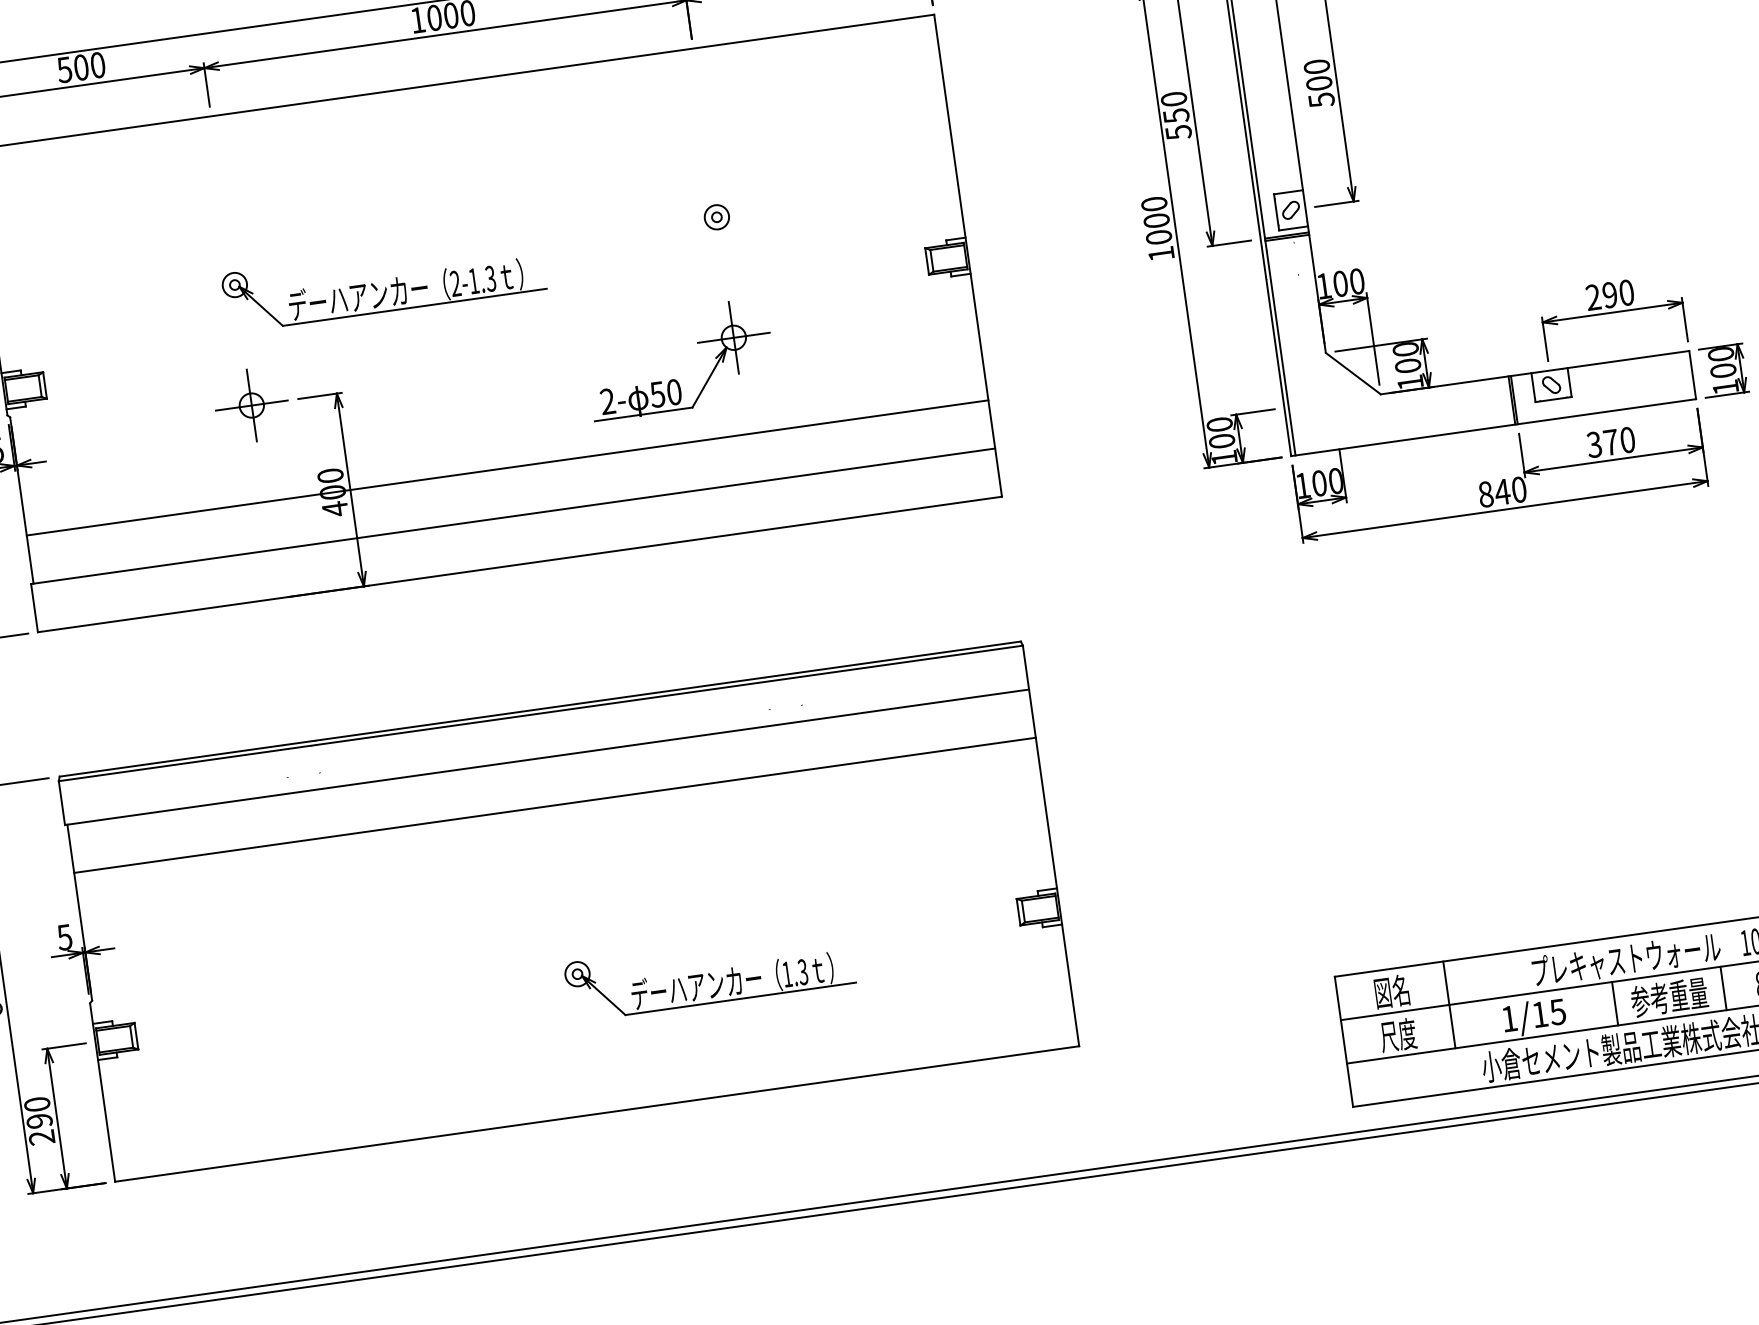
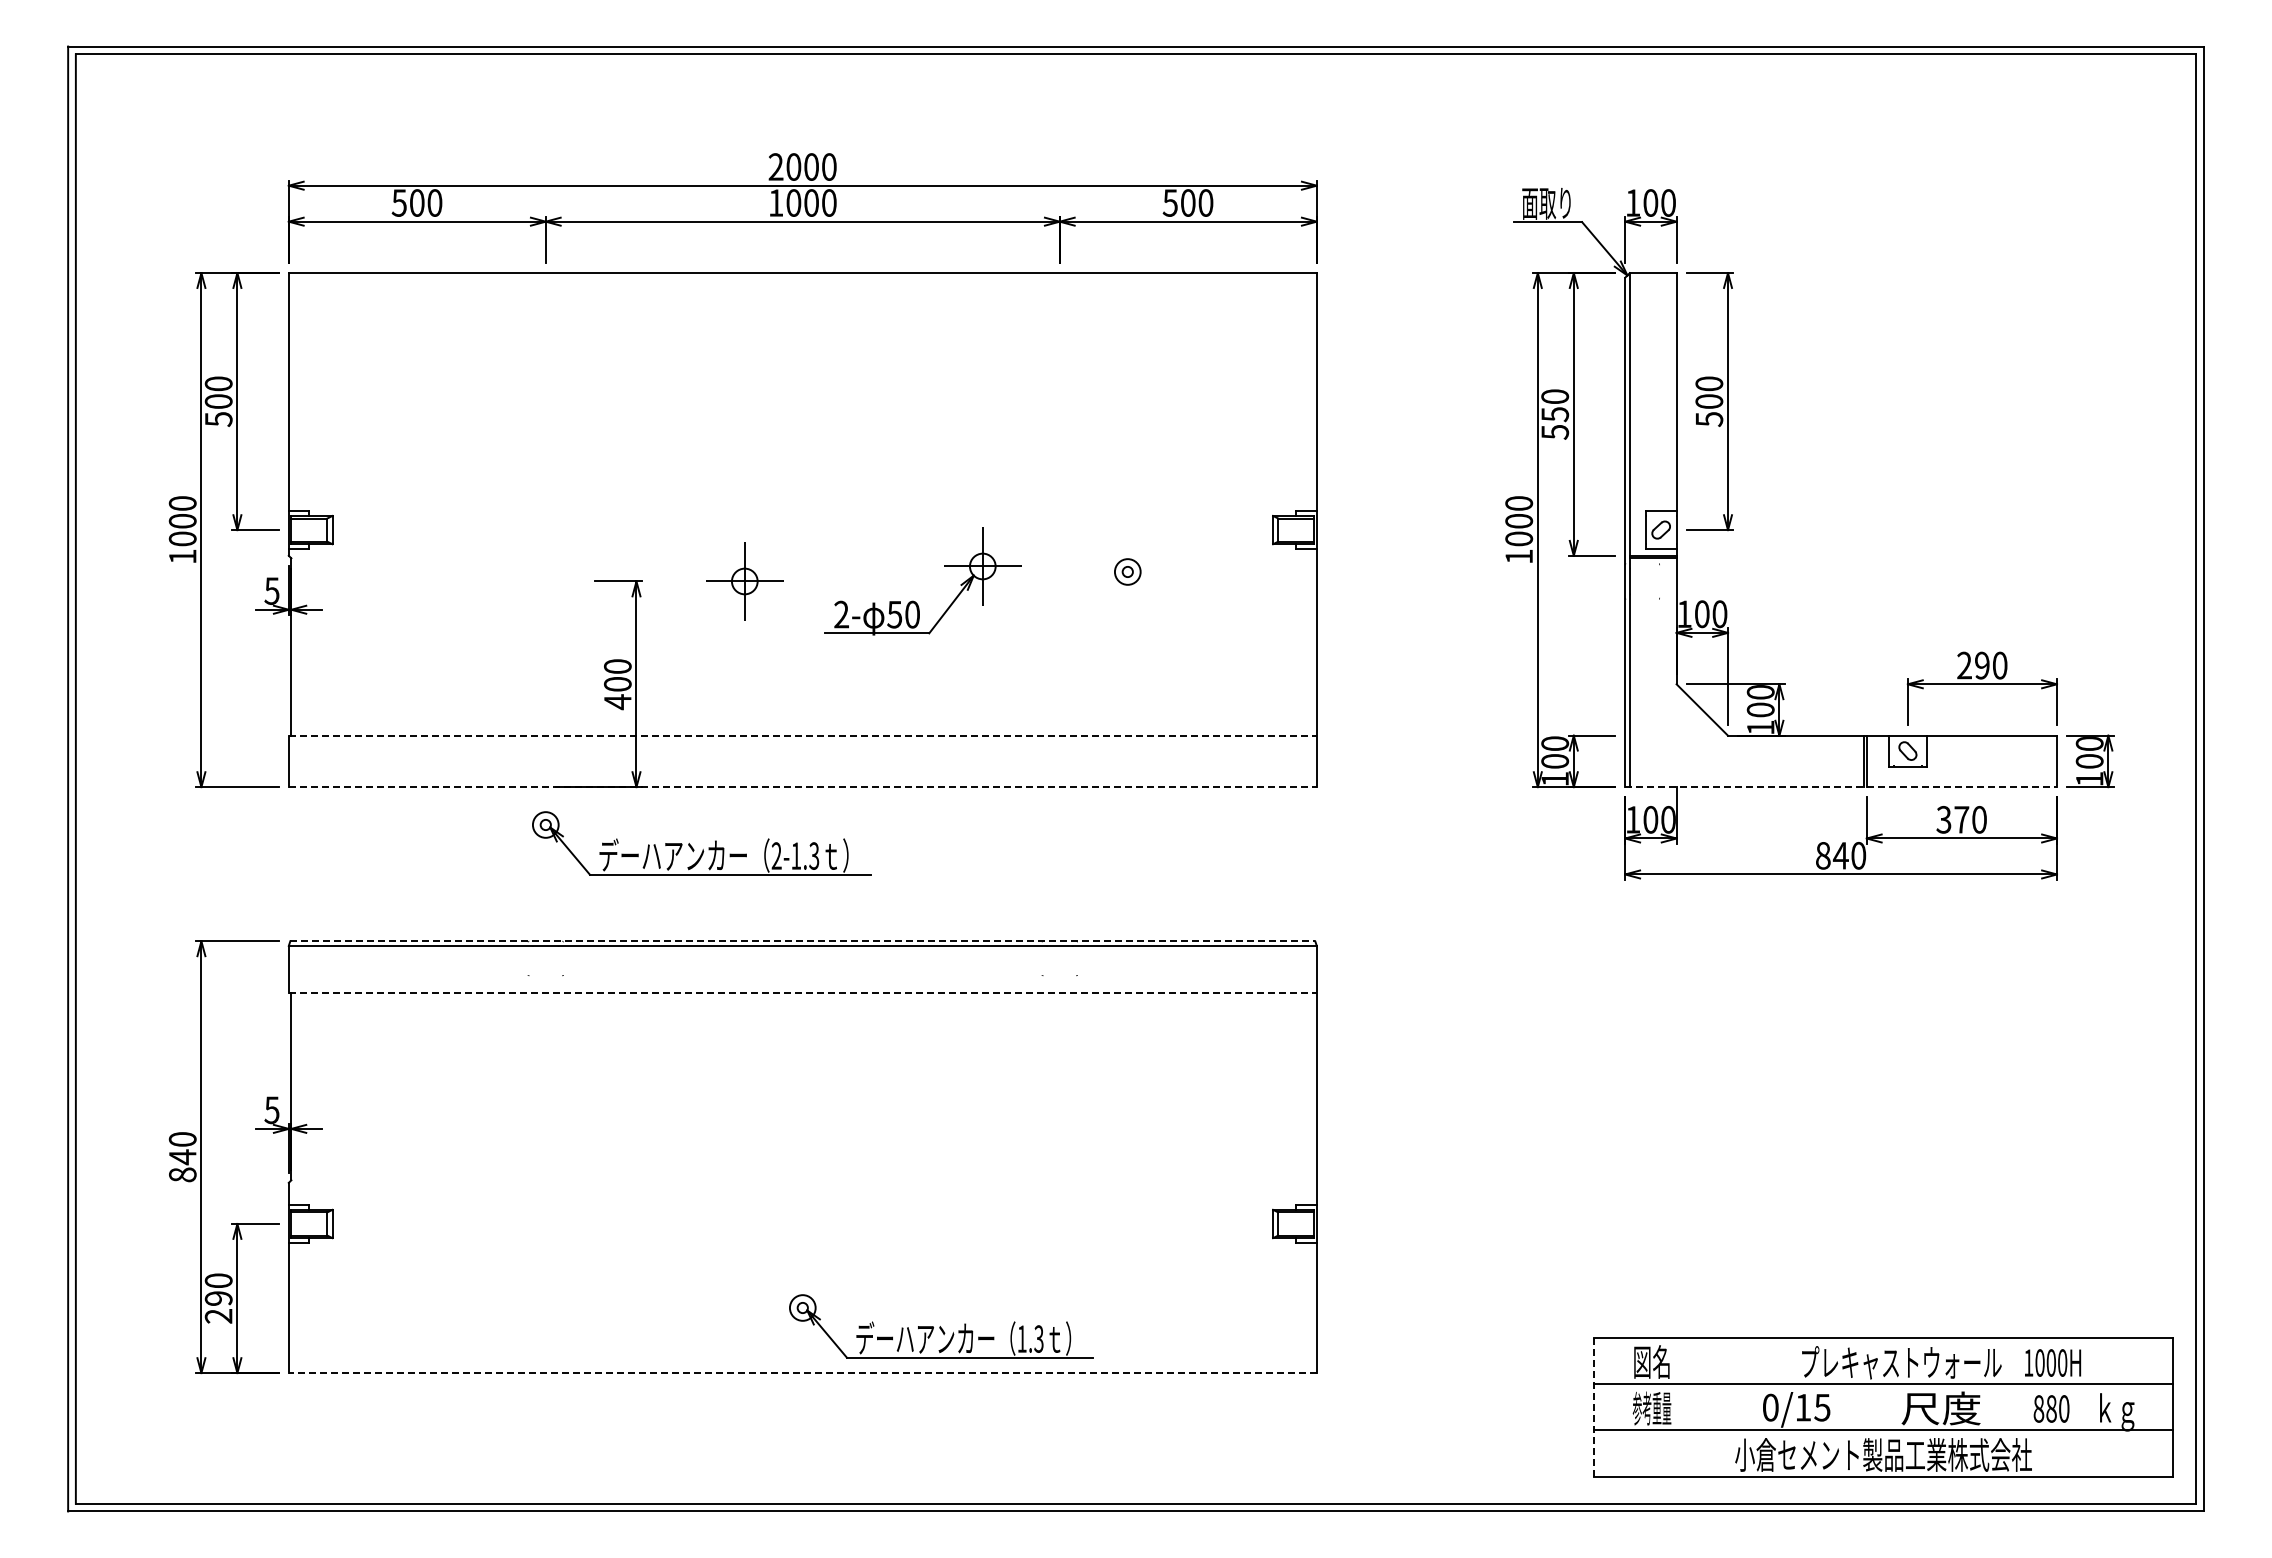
part: (716, 216) -> (1127, 571), moved
part: (383, 281) -> (701, 843), moved
part: (673, 378) -> (913, 600), moved
part: (251, 405) -> (744, 581), moved
line: (1494, 427) -> (1841, 787), solid -> dashed
line: (507, 468) -> (803, 684), removed
line: (513, 516) -> (803, 735), solid -> dashed
line: (520, 564) -> (803, 787), solid -> dashed
line: (540, 709) -> (803, 941), solid -> dashed
line: (547, 757) -> (803, 992), solid -> dashed
line: (554, 805) -> (803, 1044), removed
part: (710, 973) -> (941, 1326), moved
line: (1723, 988) -> (1999, 1407), removed
text: (1668, 997) -> (1940, 1408), 参考重量 -> 尺度
line: (1615, 1003) -> (1883, 1407), removed
line: (1448, 1004) -> (1709, 1383), removed
text: (1509, 1018) -> (1770, 1407), 1/15 -> 0/15
text: (1397, 1035) -> (1651, 1408), 尺度 -> 参考重量
line: (1344, 1041) -> (1594, 1406), solid -> dashed
line: (596, 1114) -> (802, 1373), solid -> dashed

